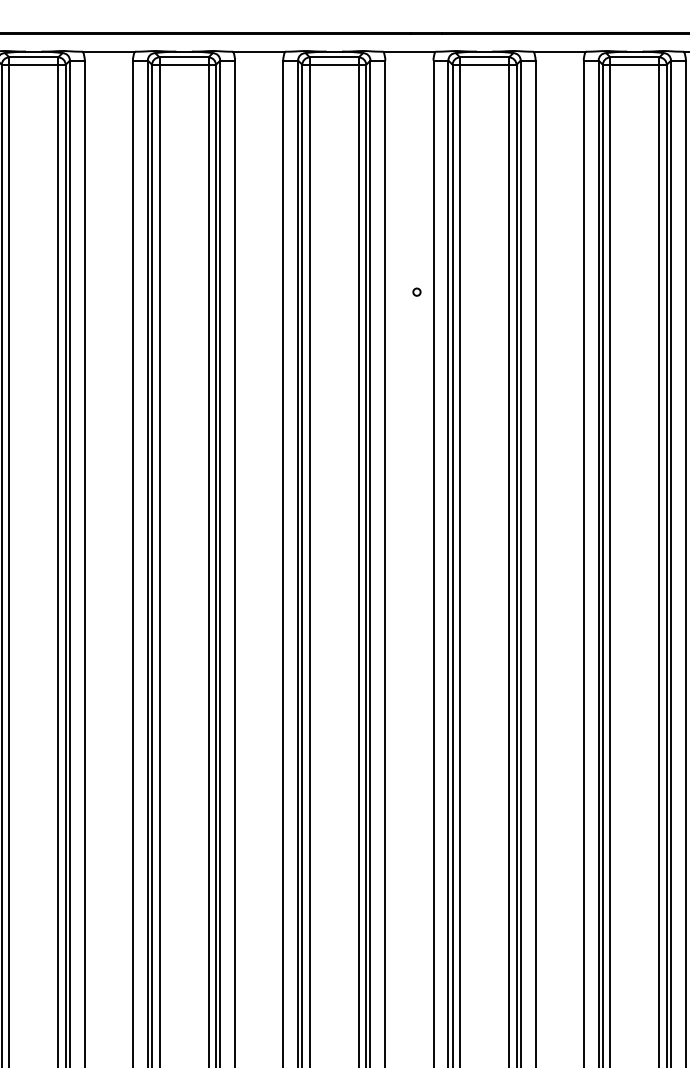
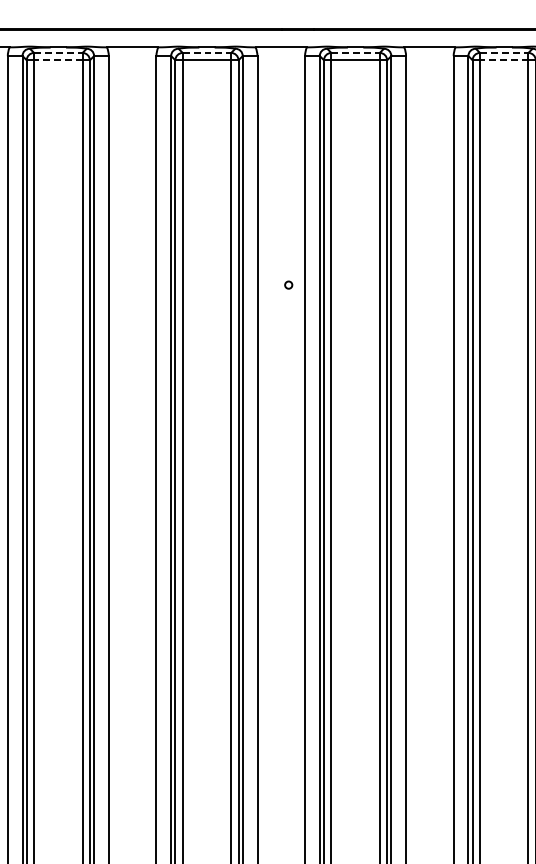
line: (184, 57) -> (58, 53), solid -> dashed
line: (334, 57) -> (207, 53), solid -> dashed
line: (485, 57) -> (356, 53), solid -> dashed
line: (635, 57) -> (504, 53), solid -> dashed
line: (183, 64) -> (57, 59), solid -> dashed
line: (634, 64) -> (503, 59), solid -> dashed

